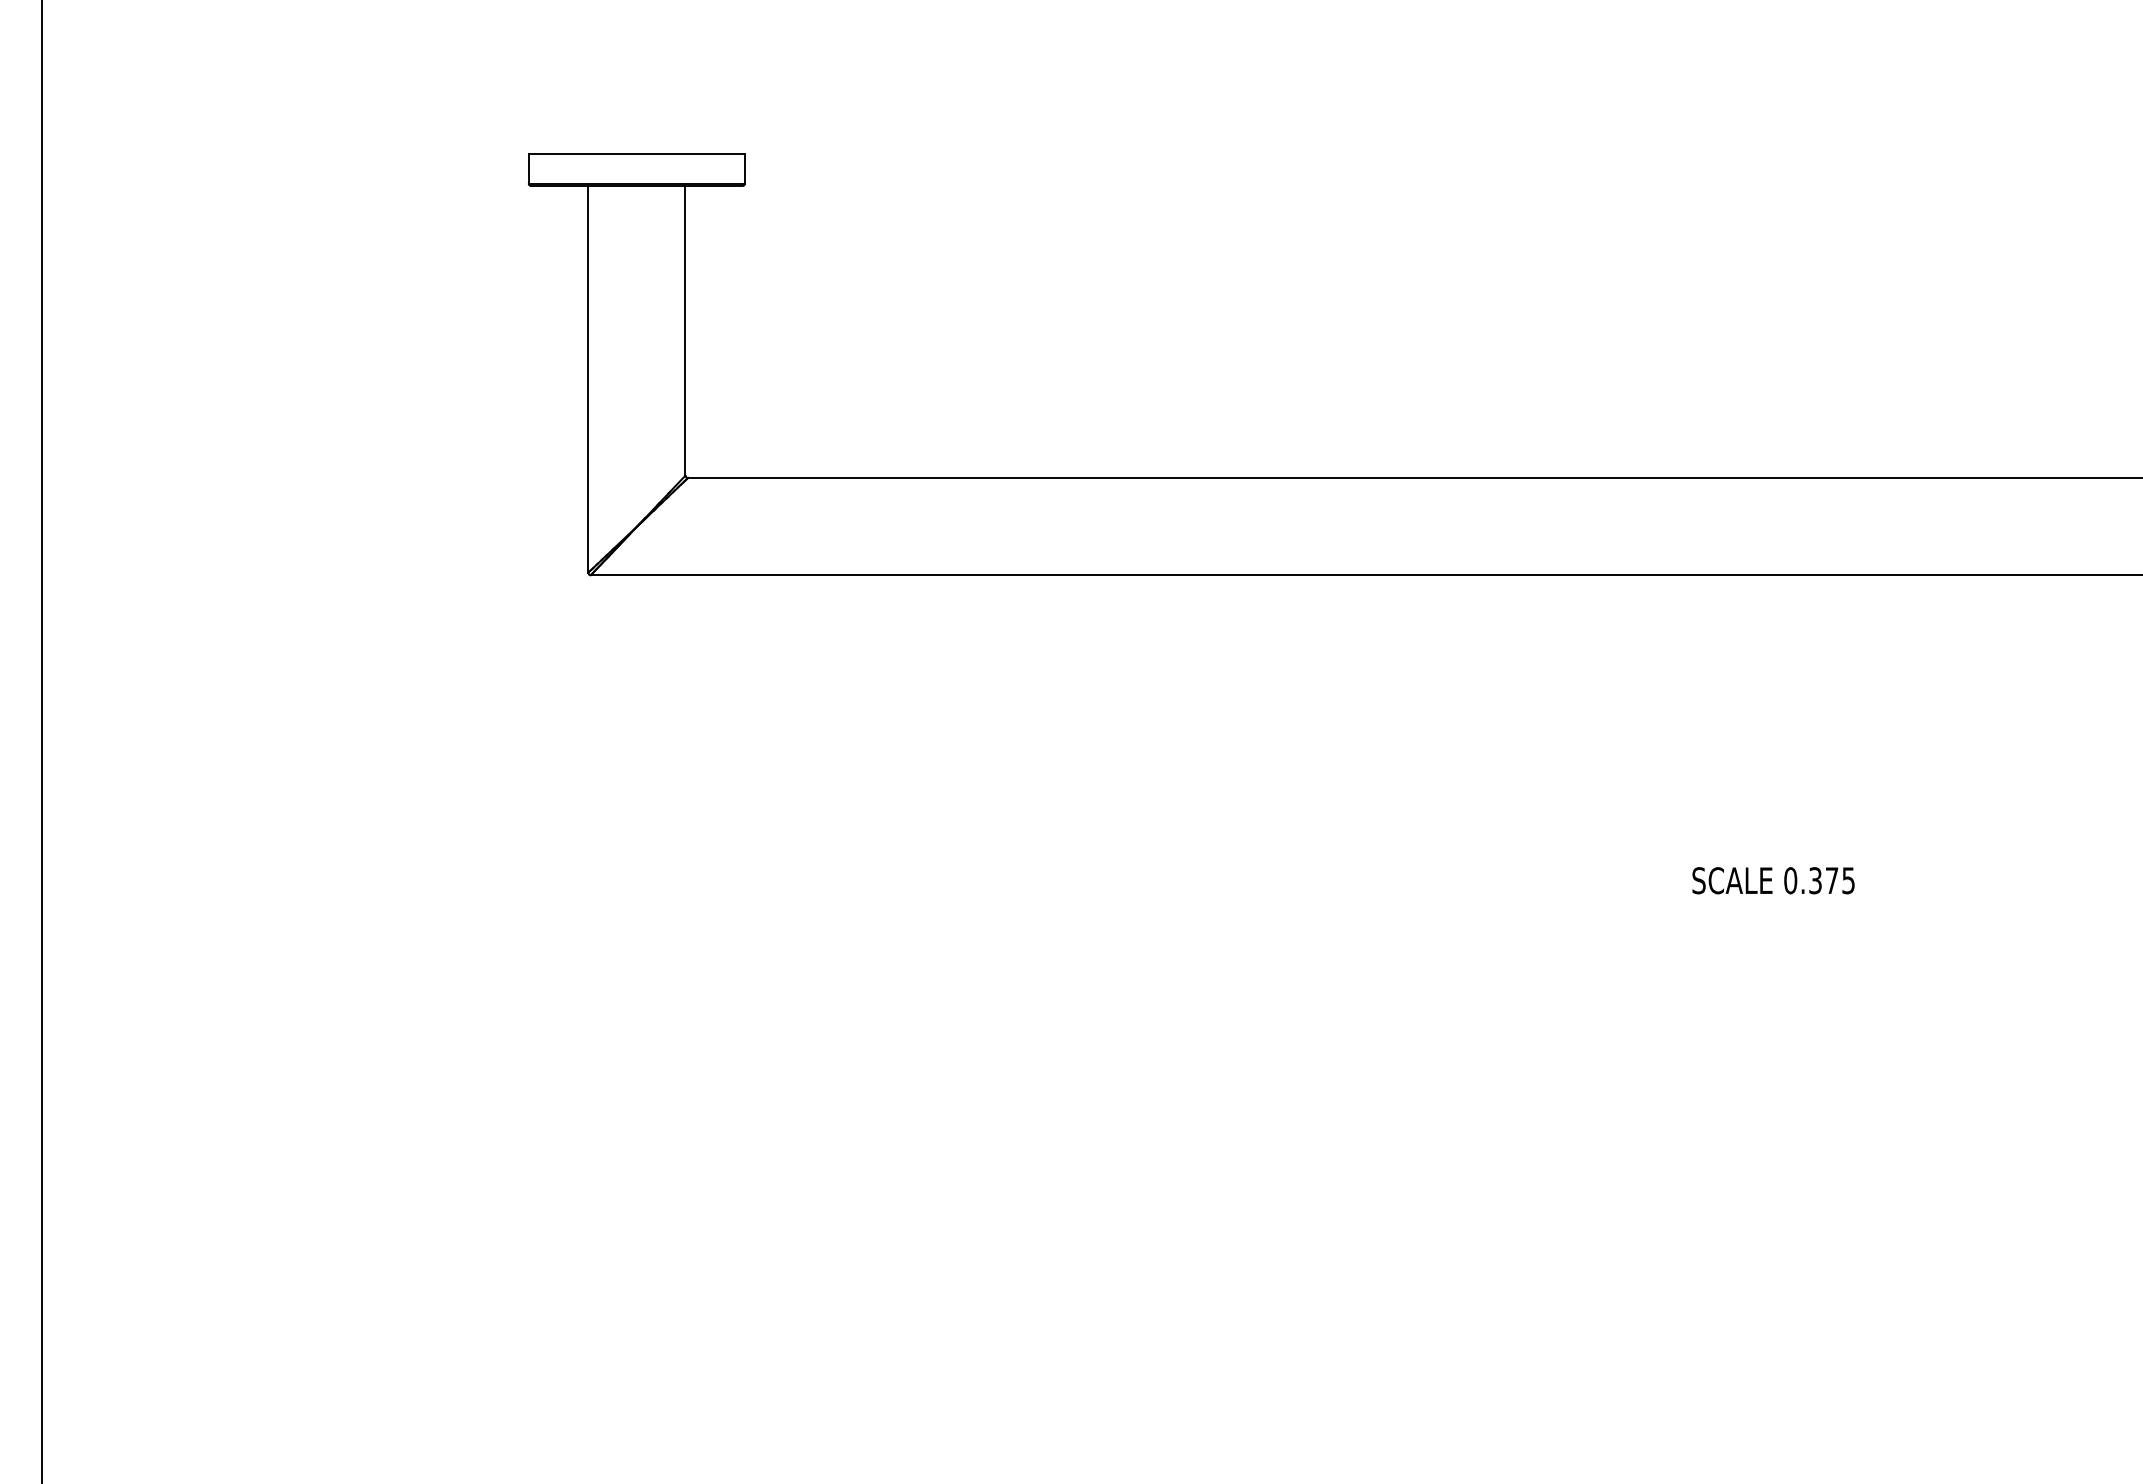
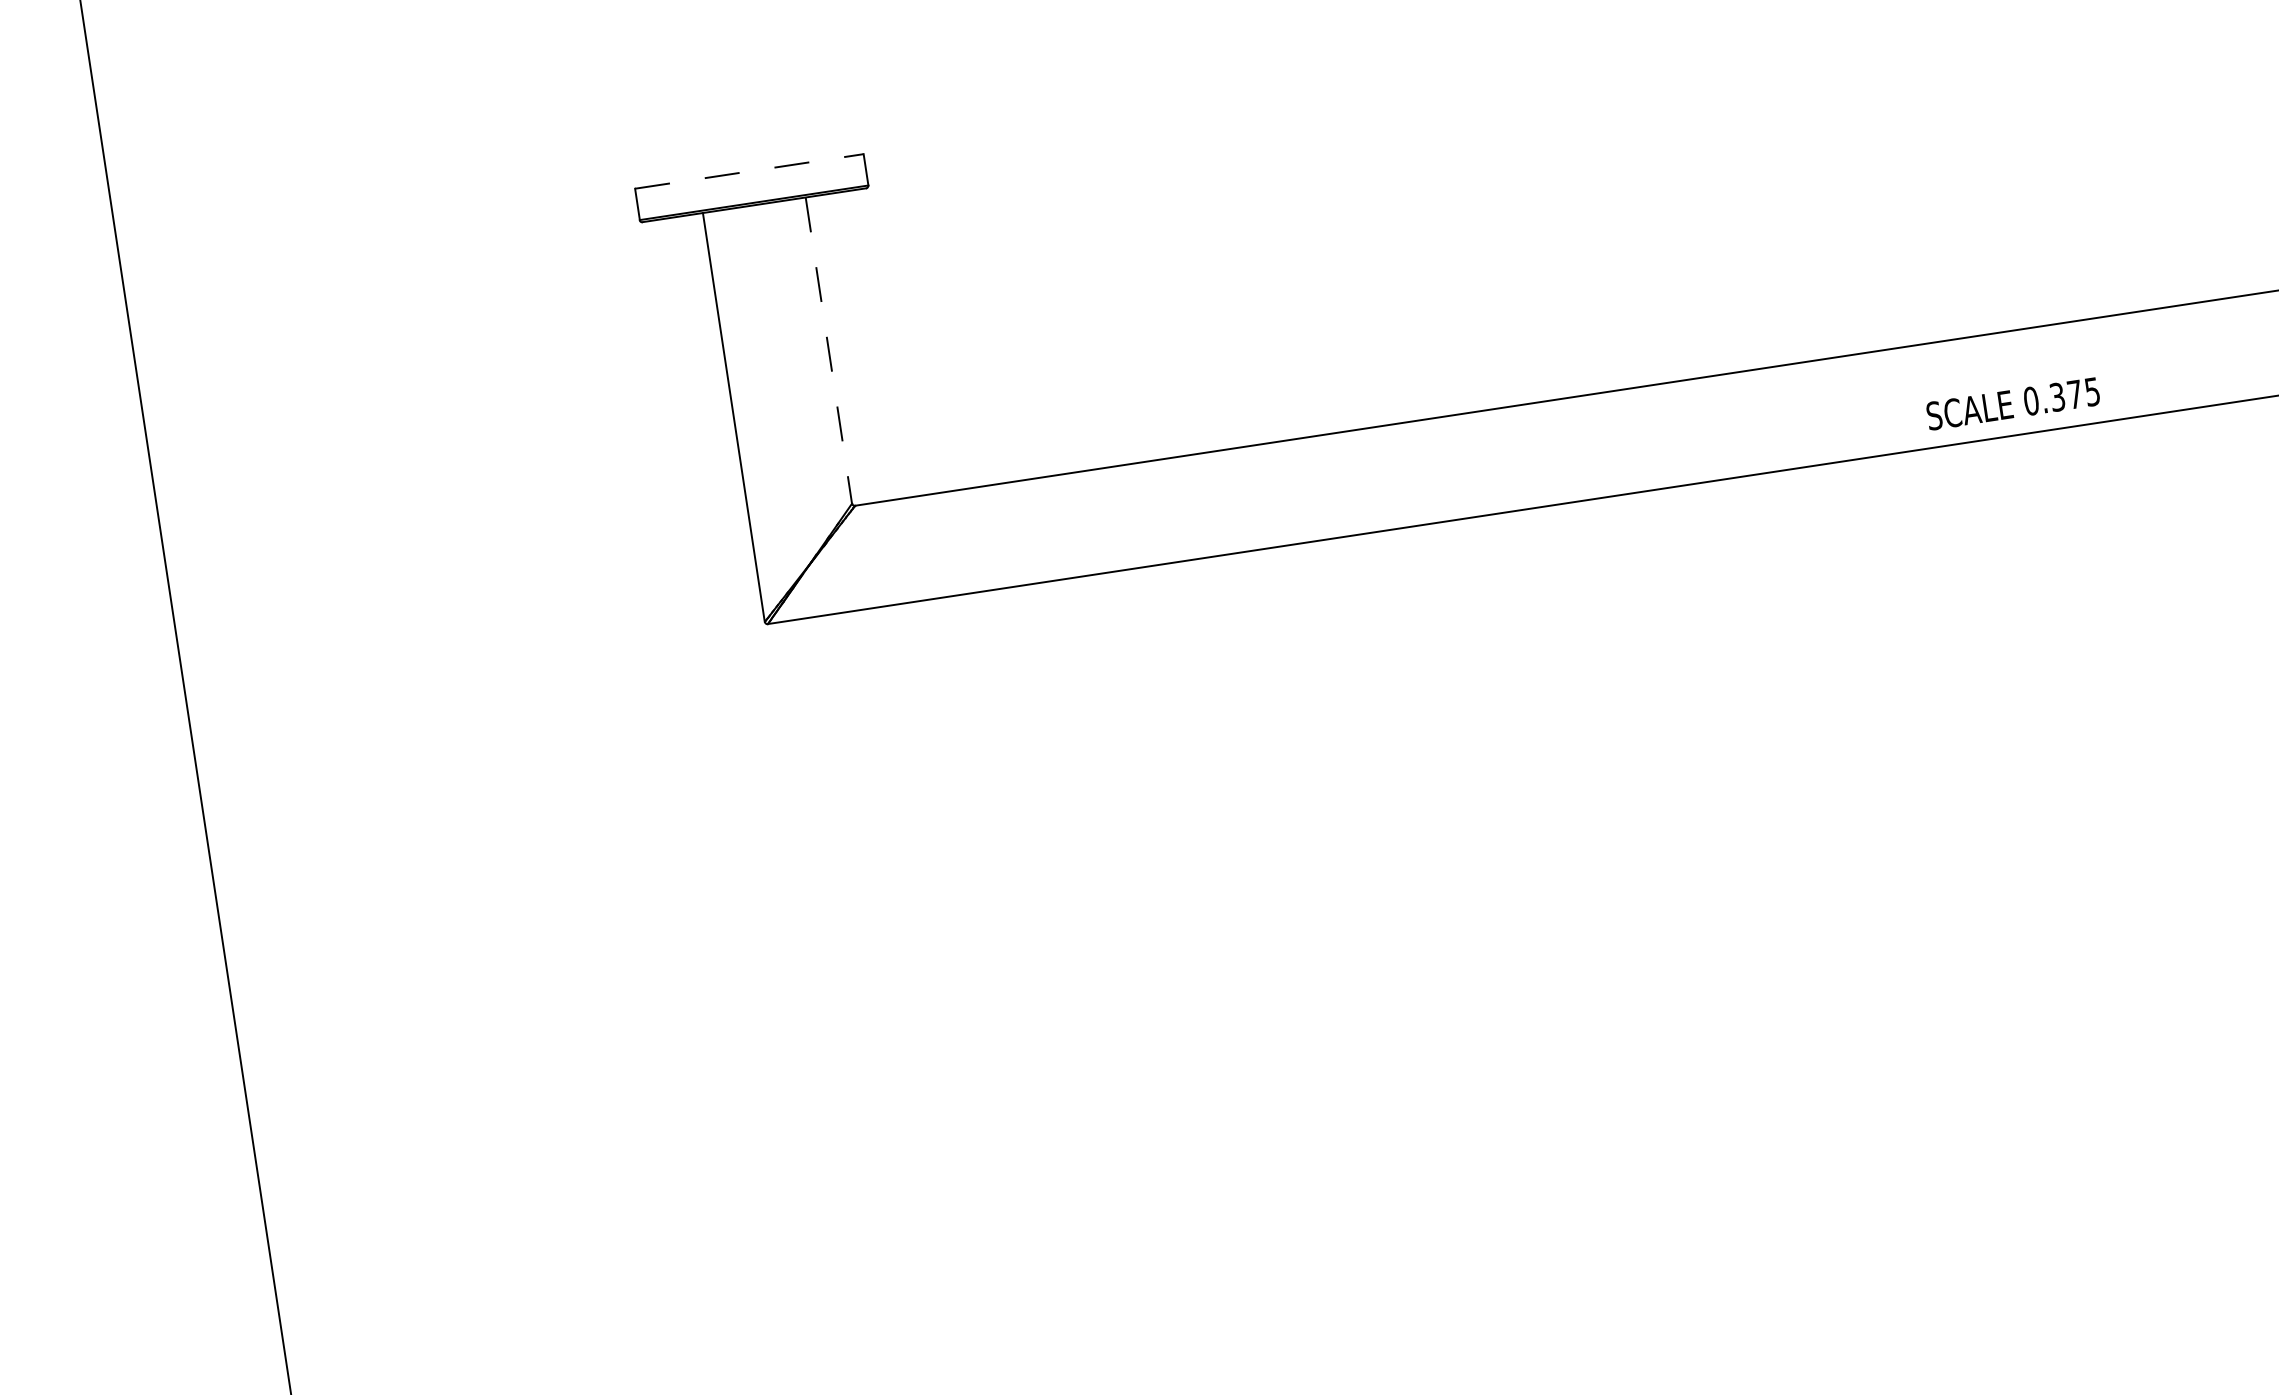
line: (637, 153) -> (749, 170), solid -> dashed
line: (685, 330) -> (828, 350), solid -> dashed
text: (1773, 880) -> (2013, 403), moved

